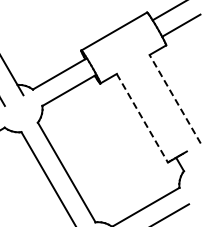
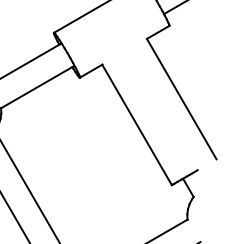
line: (174, 98) -> (180, 98), dashed -> solid
line: (142, 118) -> (137, 125), dashed -> solid

